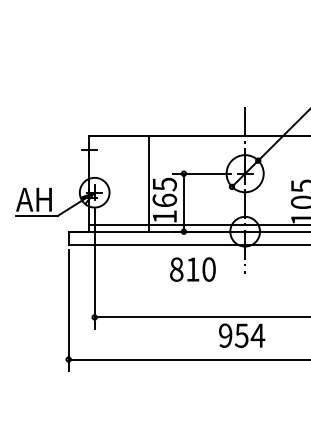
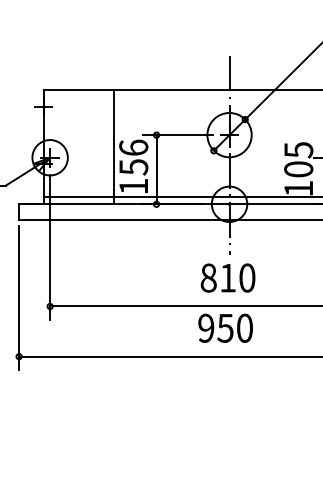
text: (164, 192) -> (133, 157), 165 -> 156
text: (192, 269) -> (227, 277), moved
text: (257, 335) -> (244, 328), 954 -> 950

